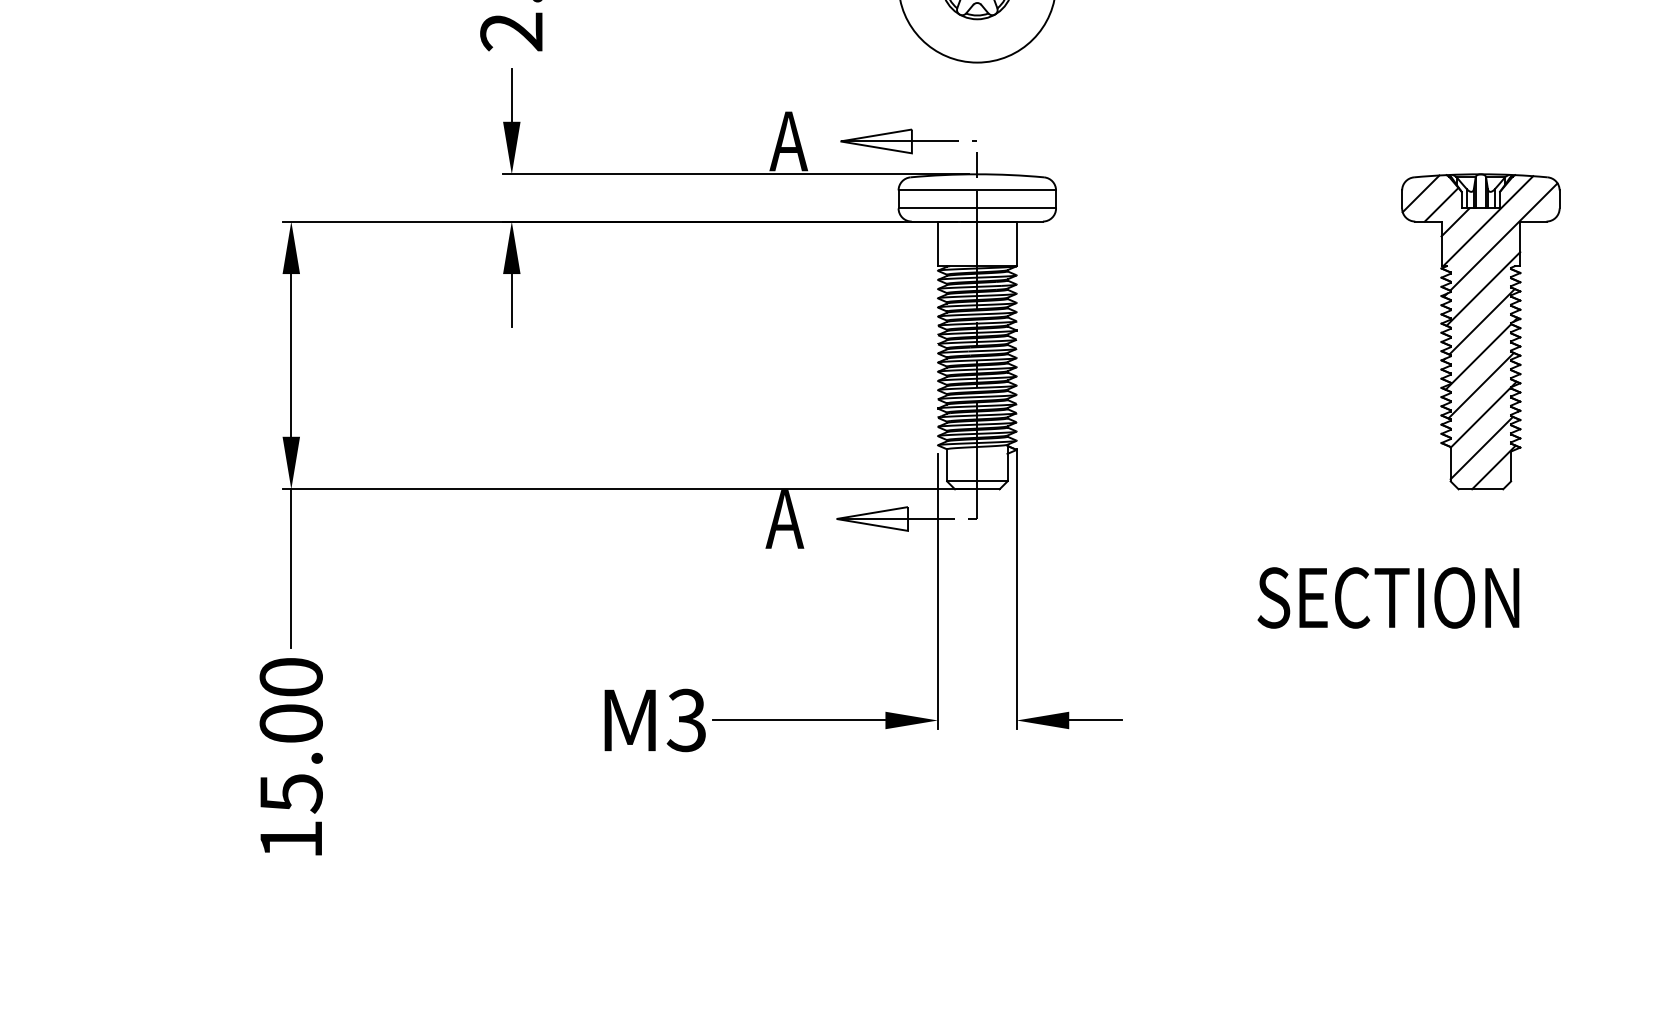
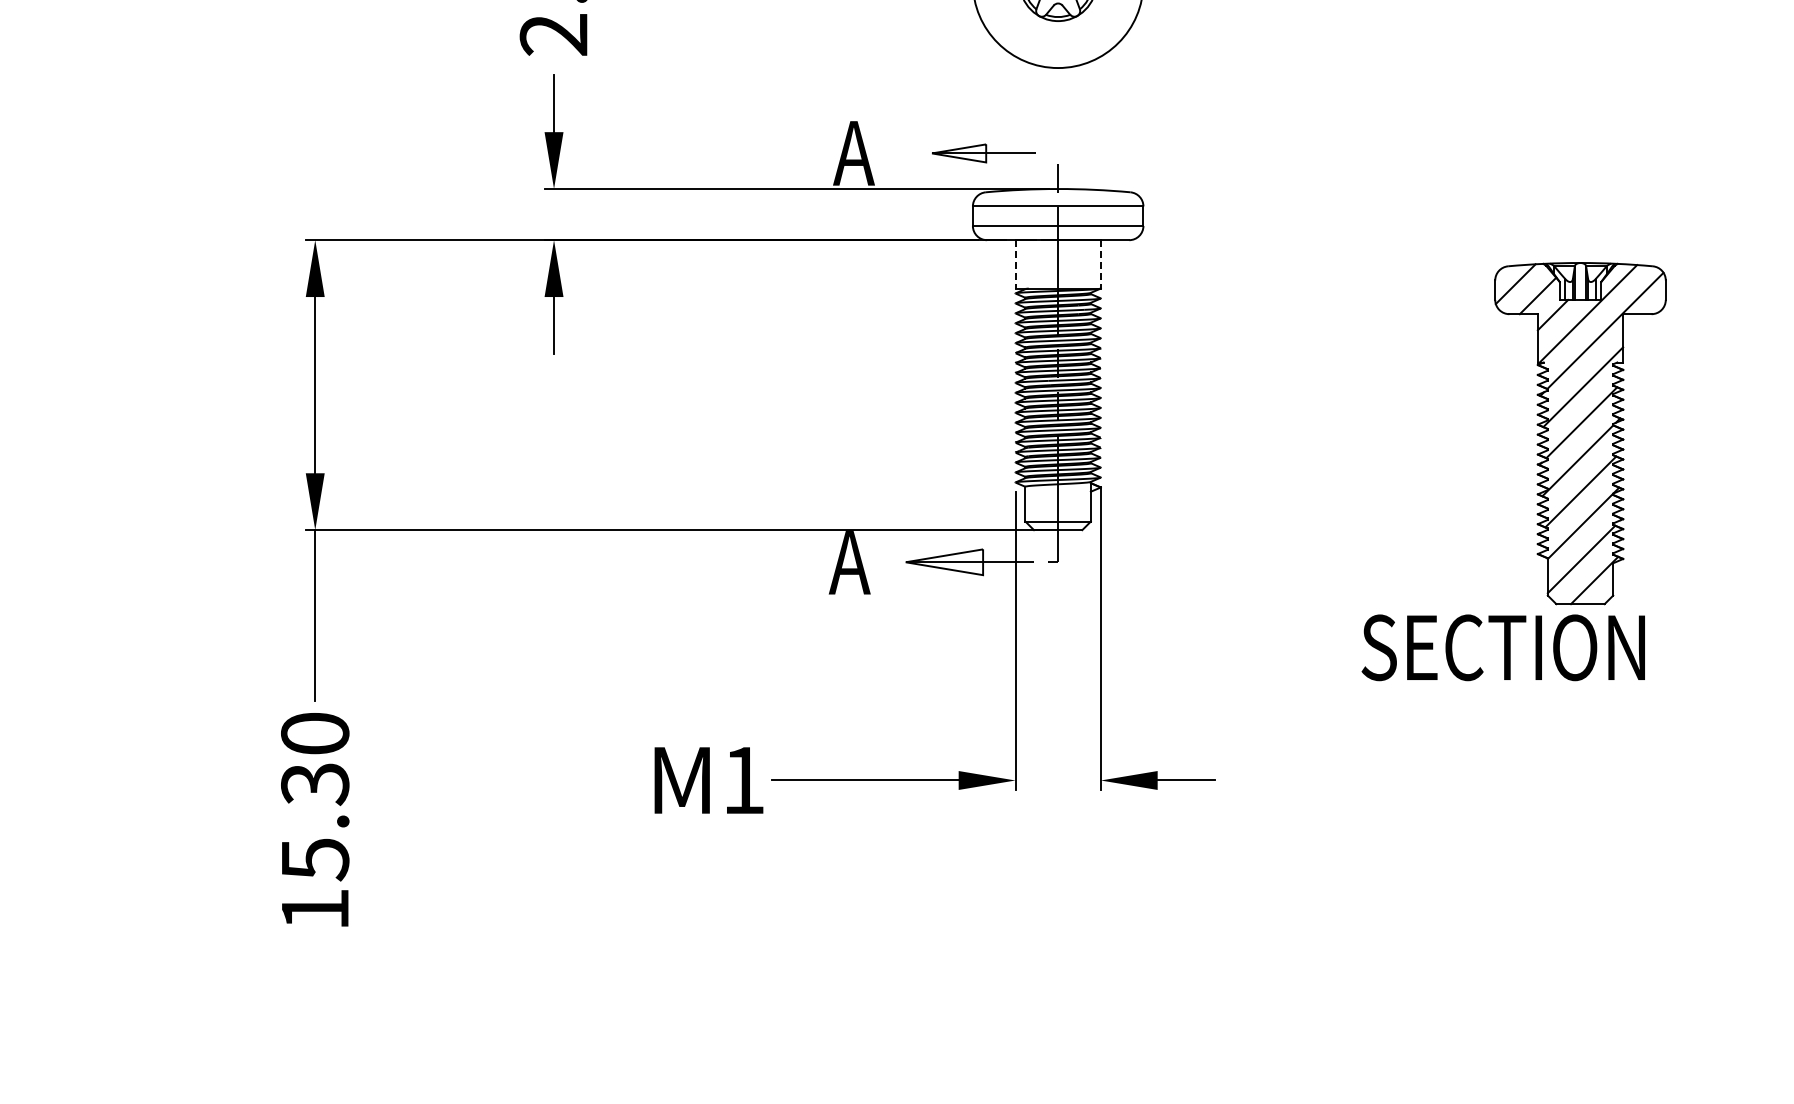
part: (908, 141) -> (983, 153), size x0.7
line: (937, 244) -> (1015, 264), solid -> dashed
line: (1016, 244) -> (1100, 264), solid -> dashed
part: (1480, 331) -> (1580, 433), moved
text: (685, 720) -> (742, 780), M3 -> M1
text: (291, 724) -> (315, 784), 15.00 -> 15.30

